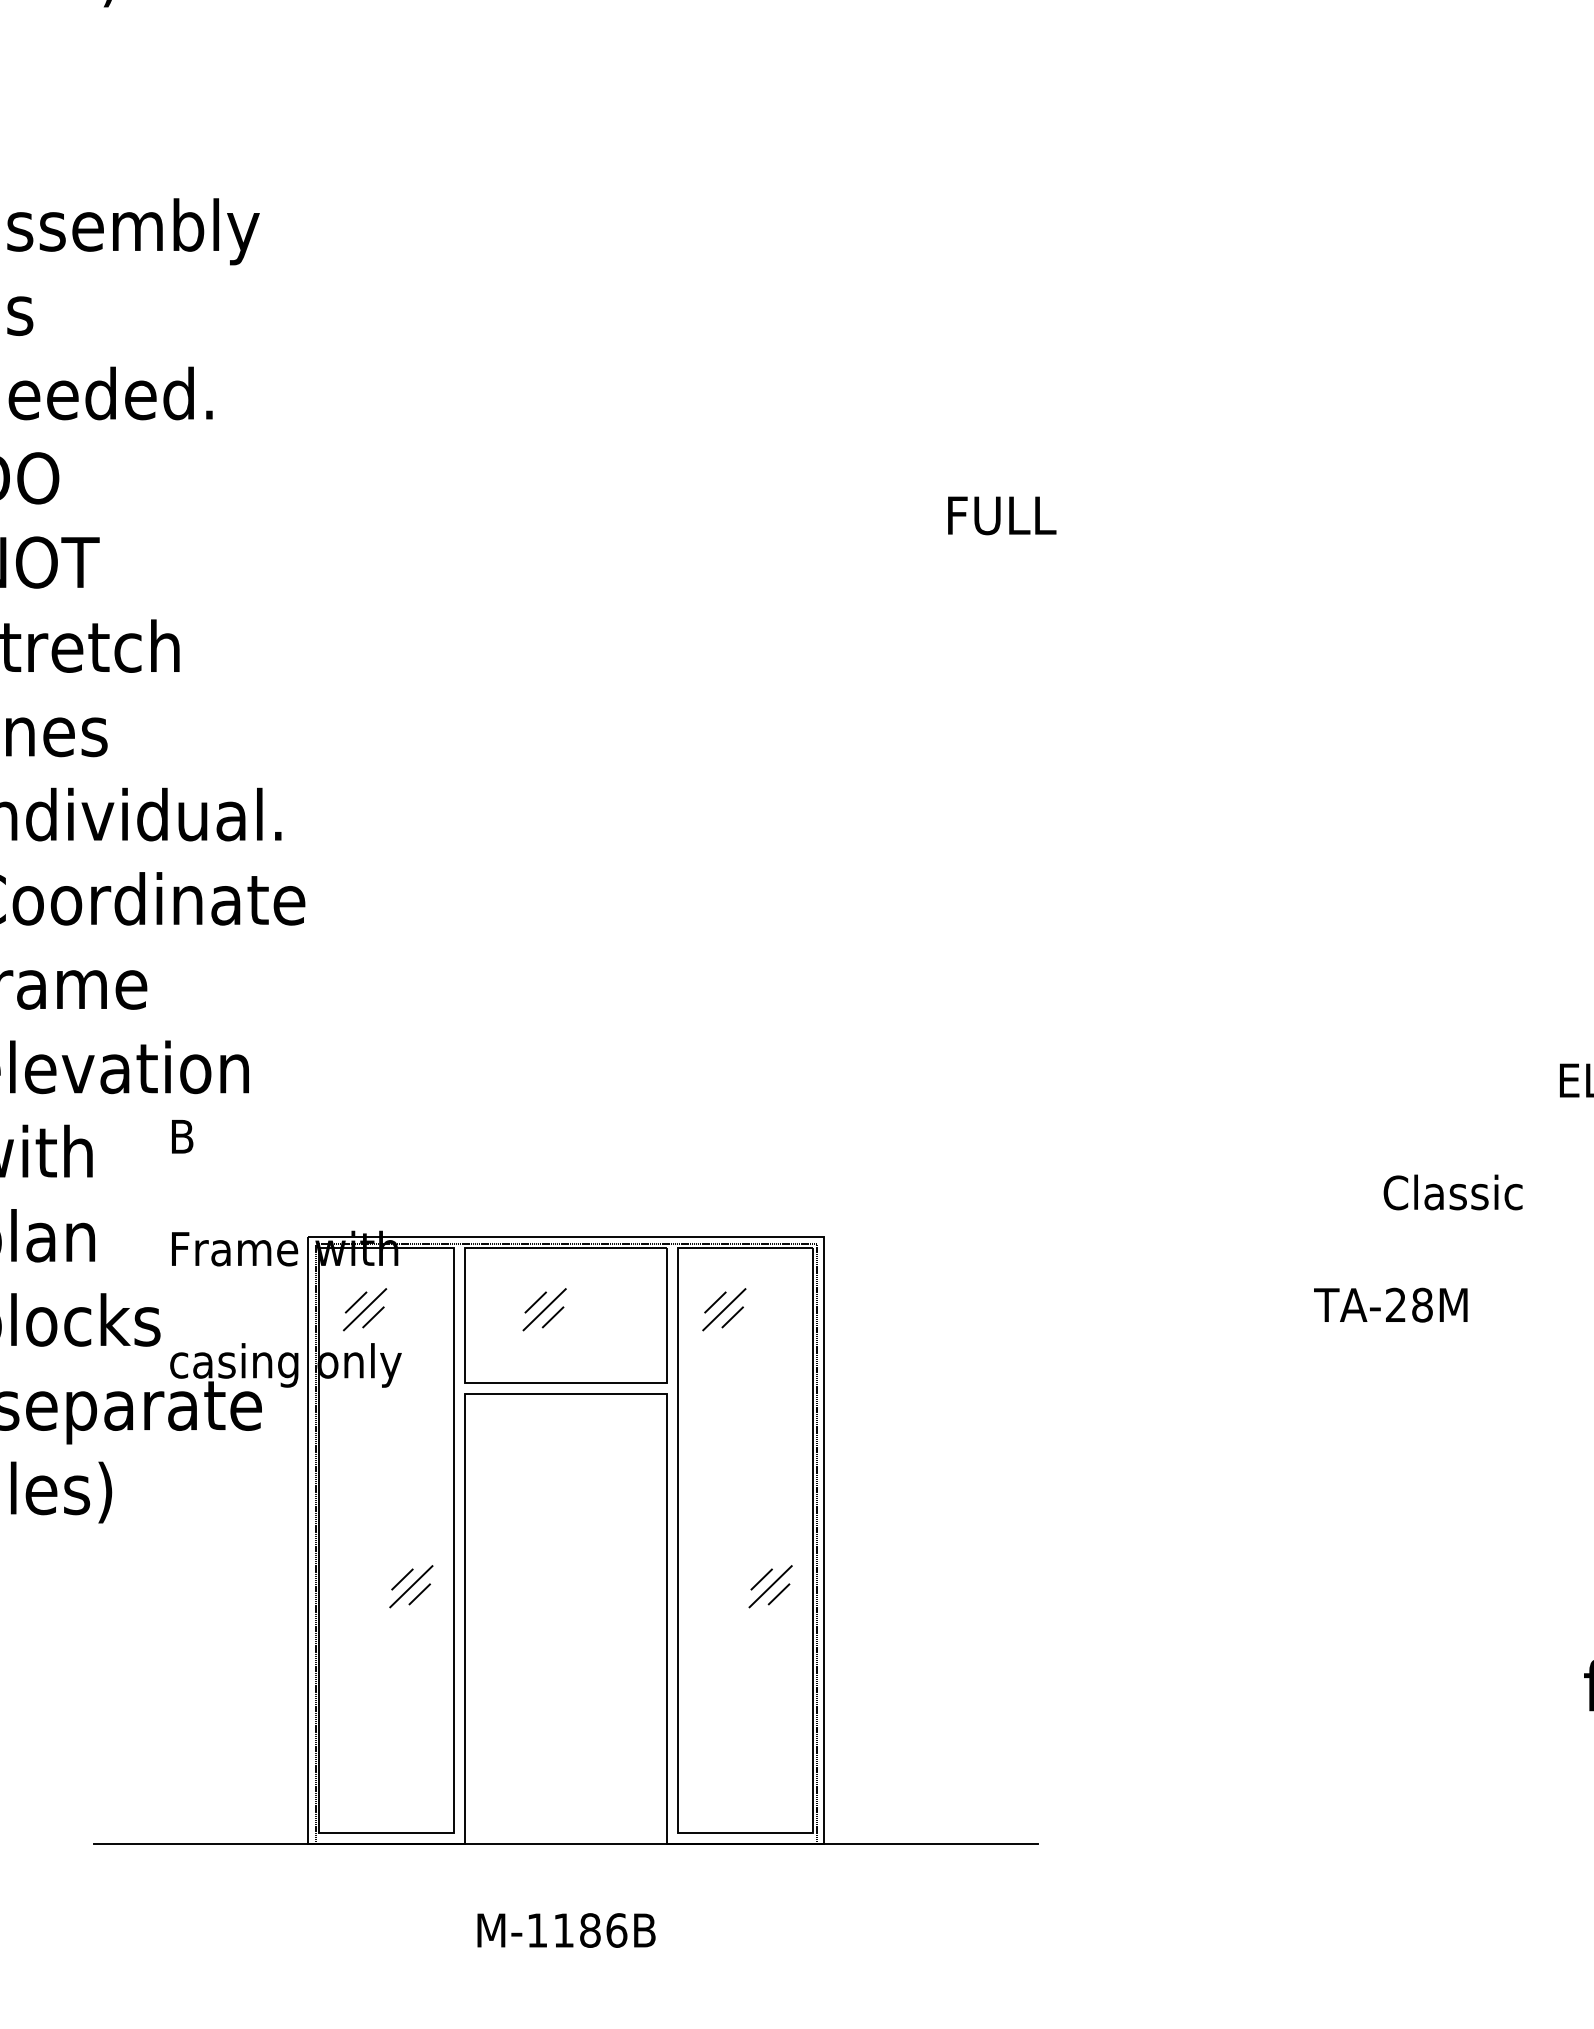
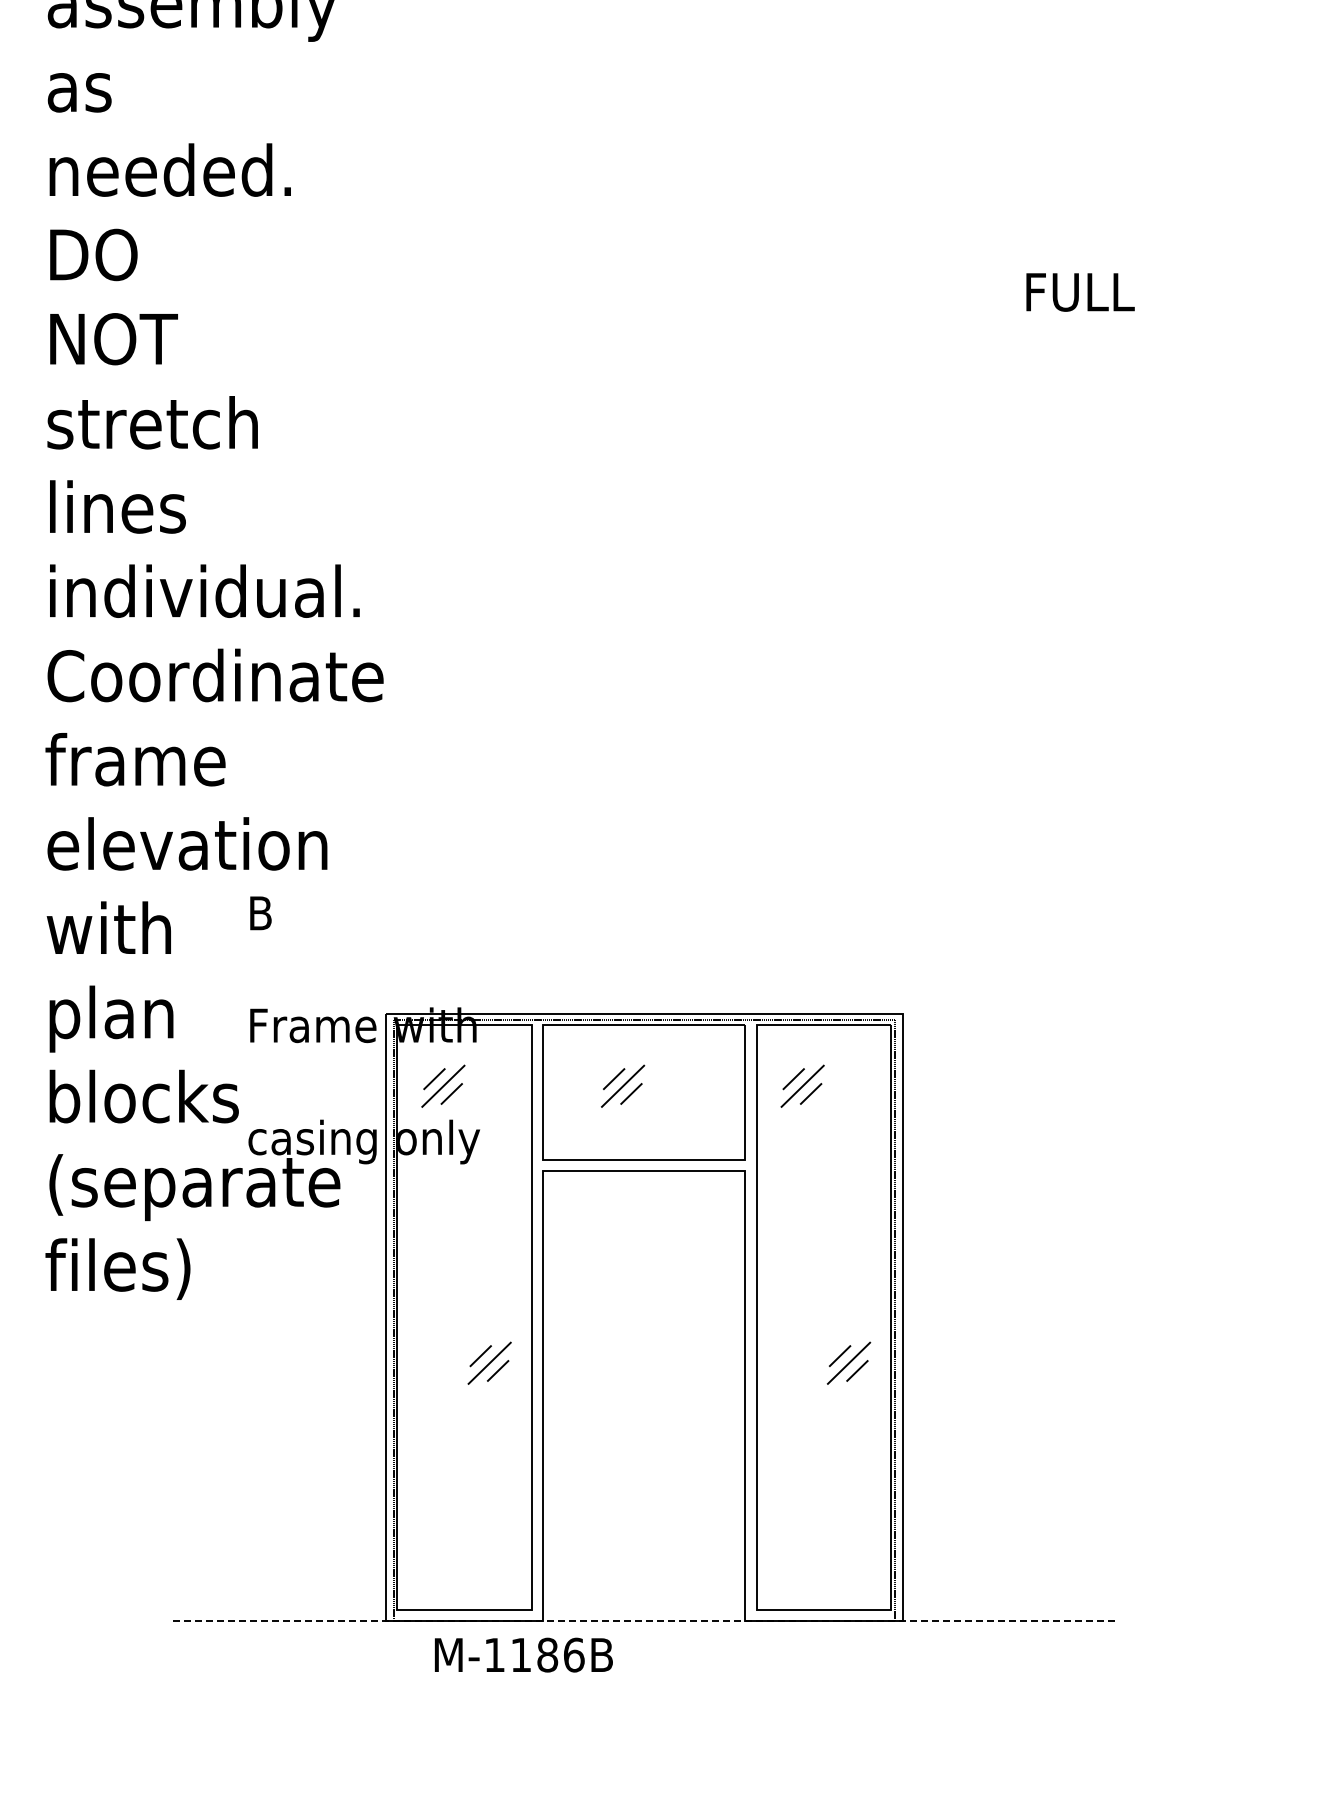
line: (566, 1844) -> (644, 1621), solid -> dashed
text: (566, 1930) -> (523, 1655), moved

